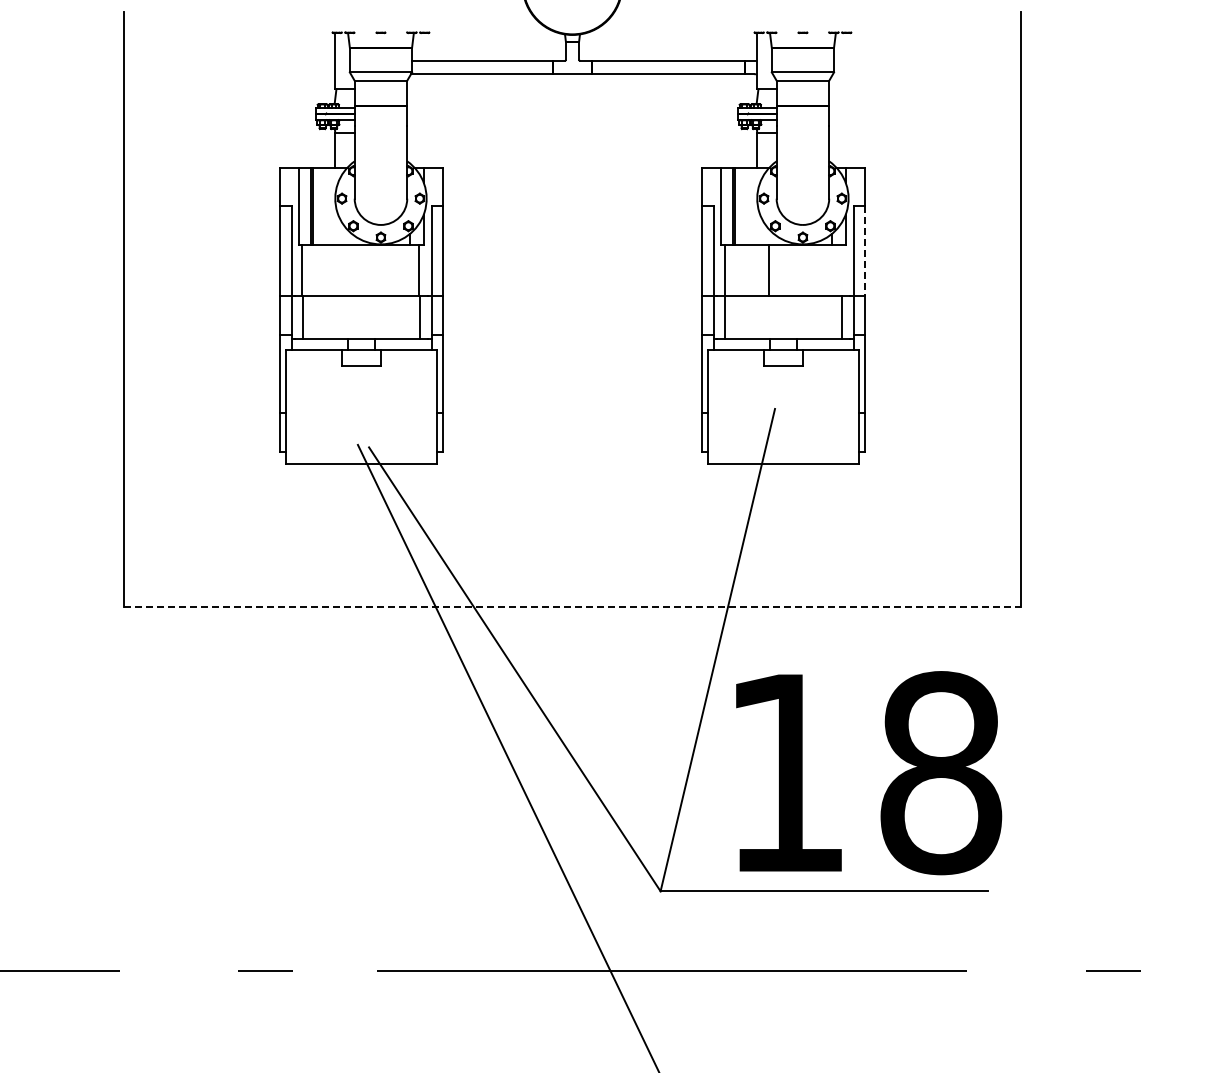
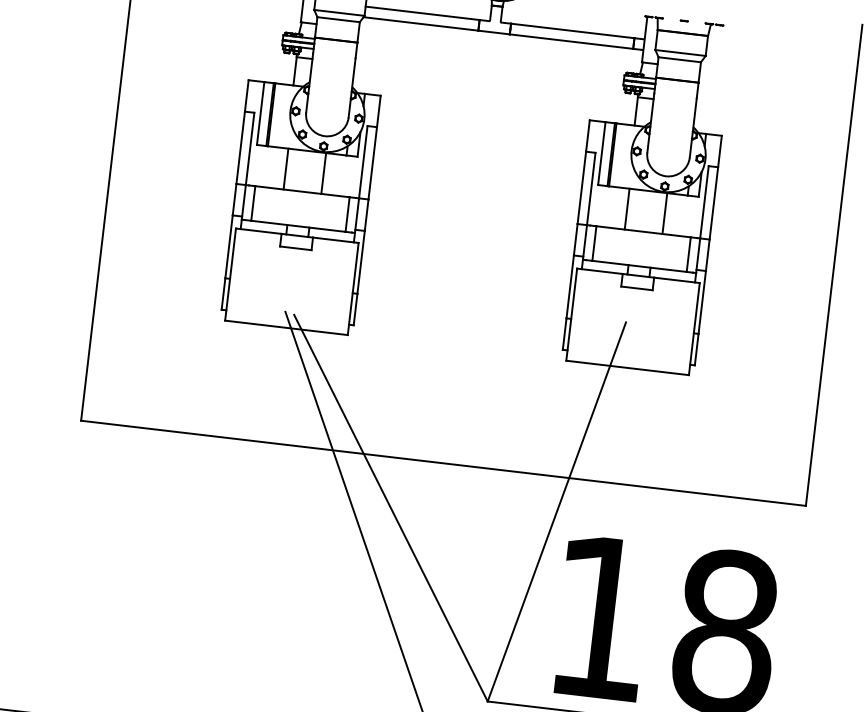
line: (865, 251) -> (714, 203), dashed -> solid
line: (302, 270) -> (286, 168), moved
line: (418, 270) -> (323, 173), moved
line: (725, 270) -> (627, 209), moved
line: (768, 270) -> (664, 213), moved
line: (573, 607) -> (444, 463), dashed -> solid

